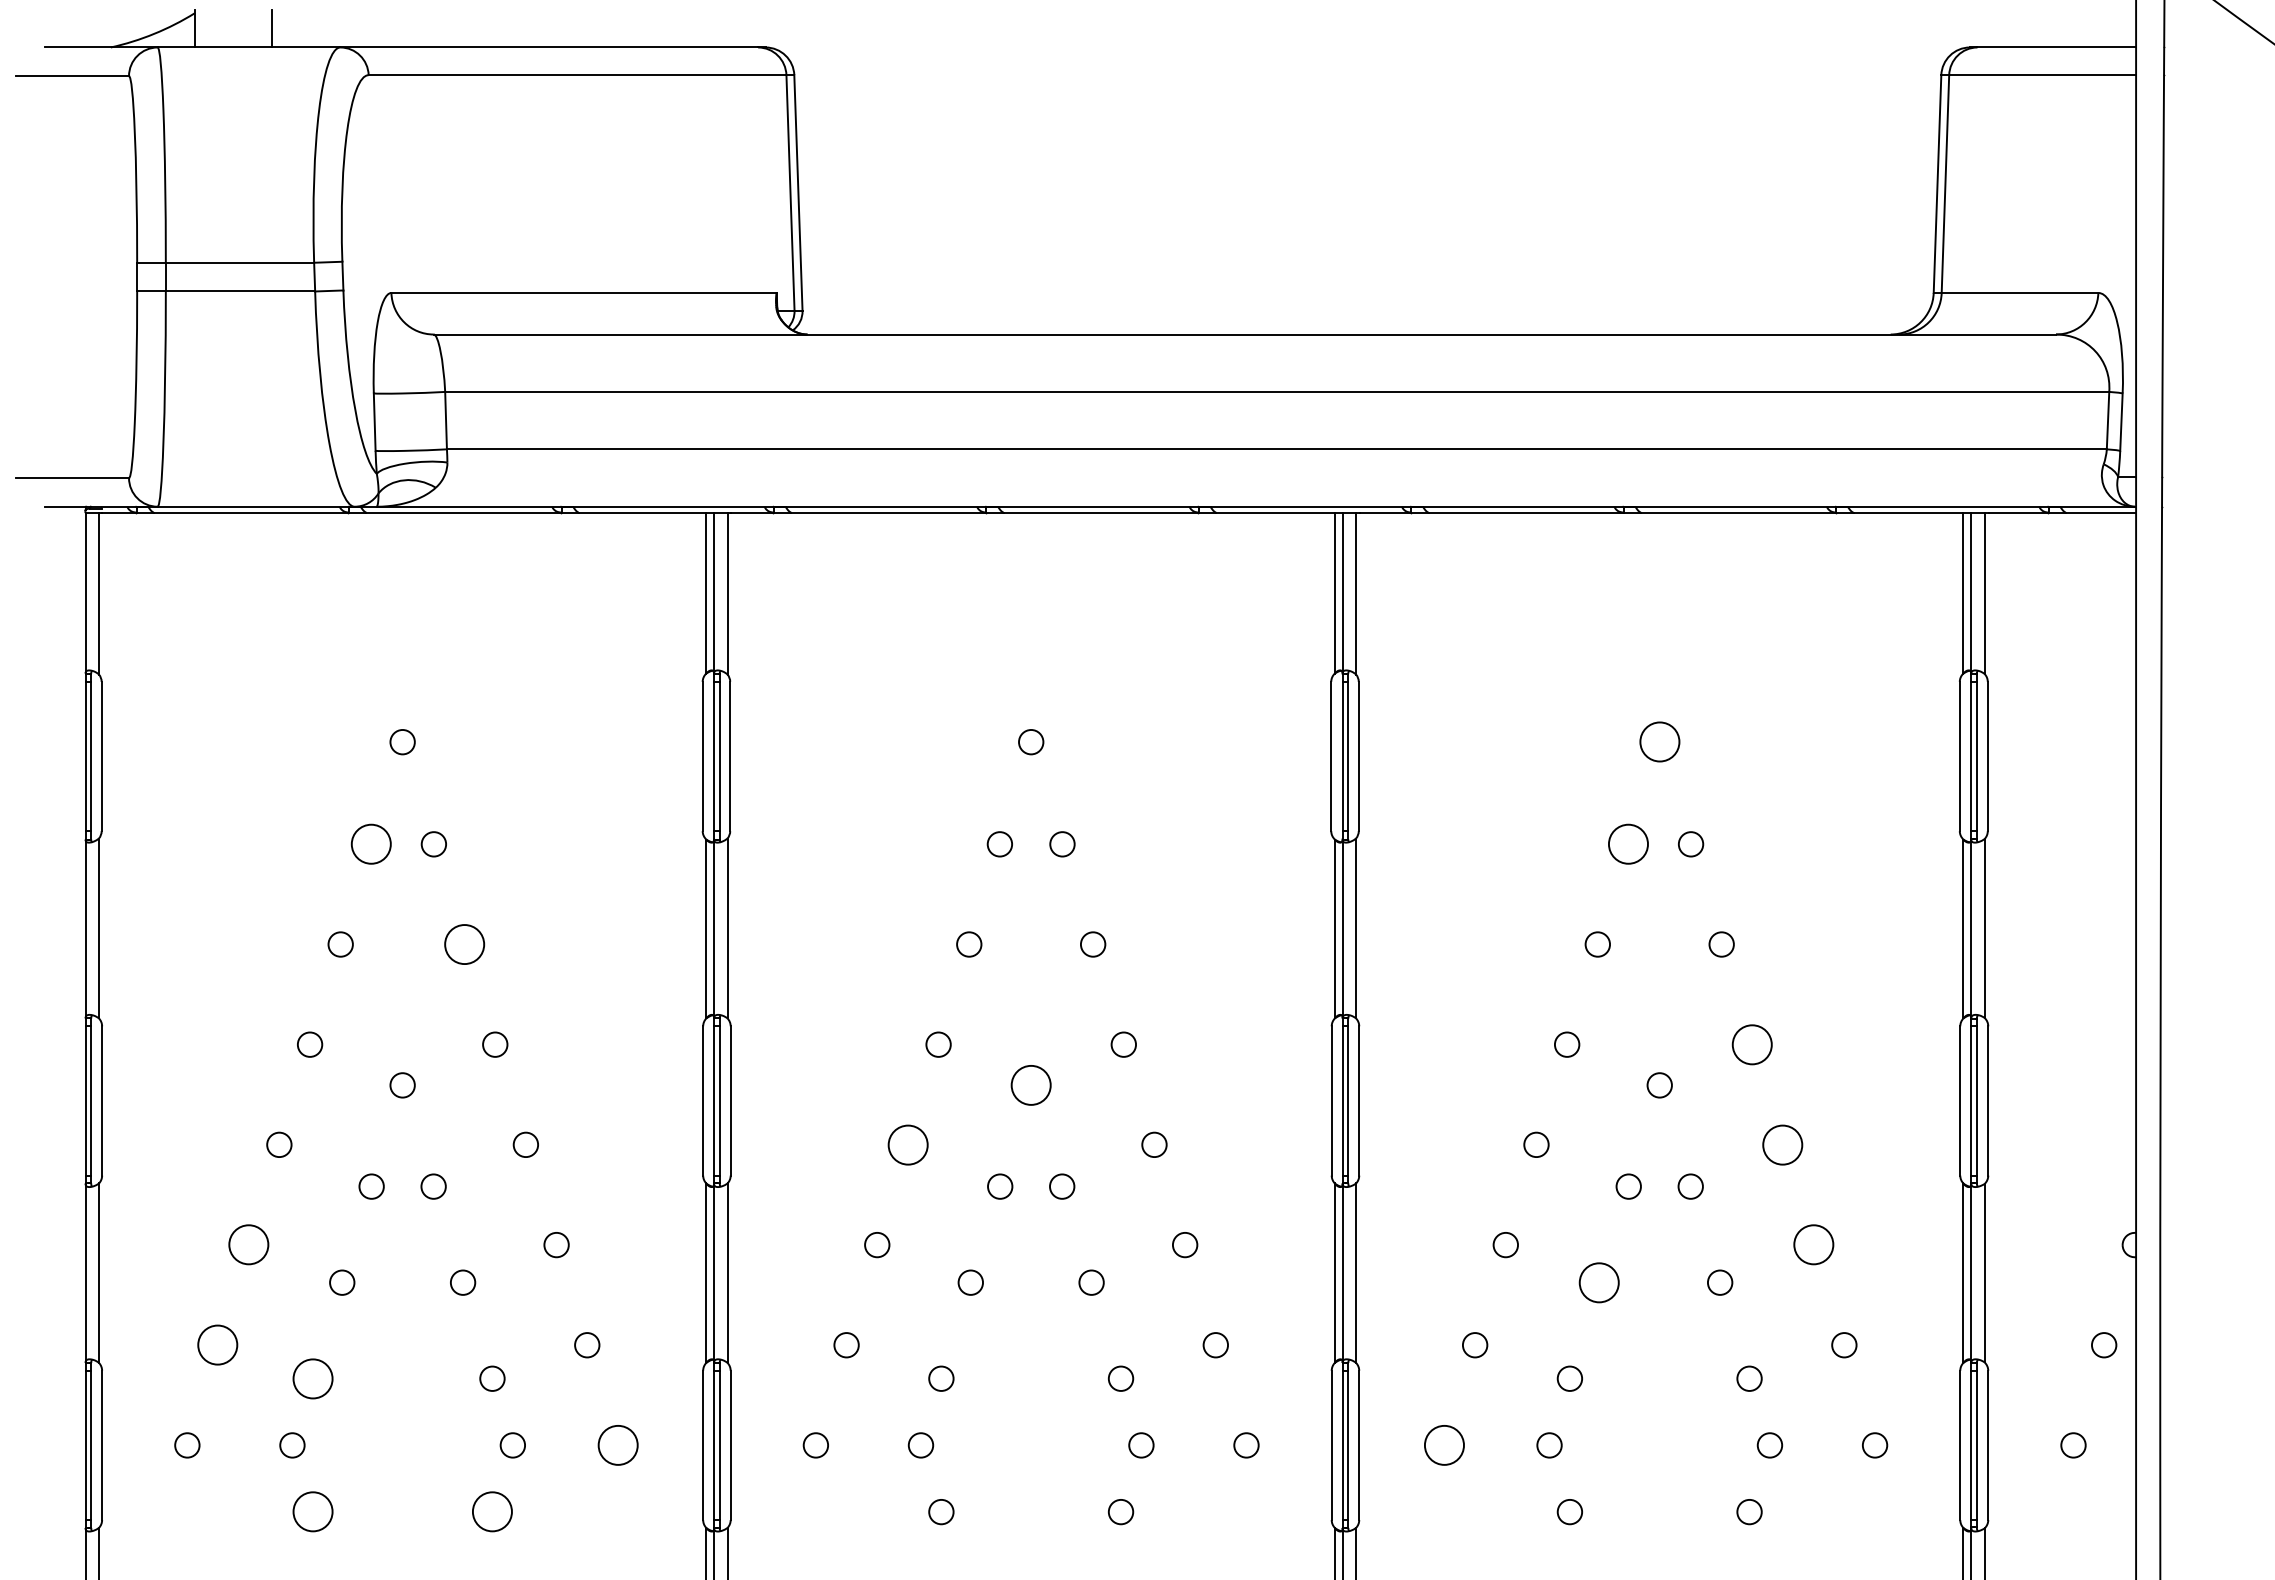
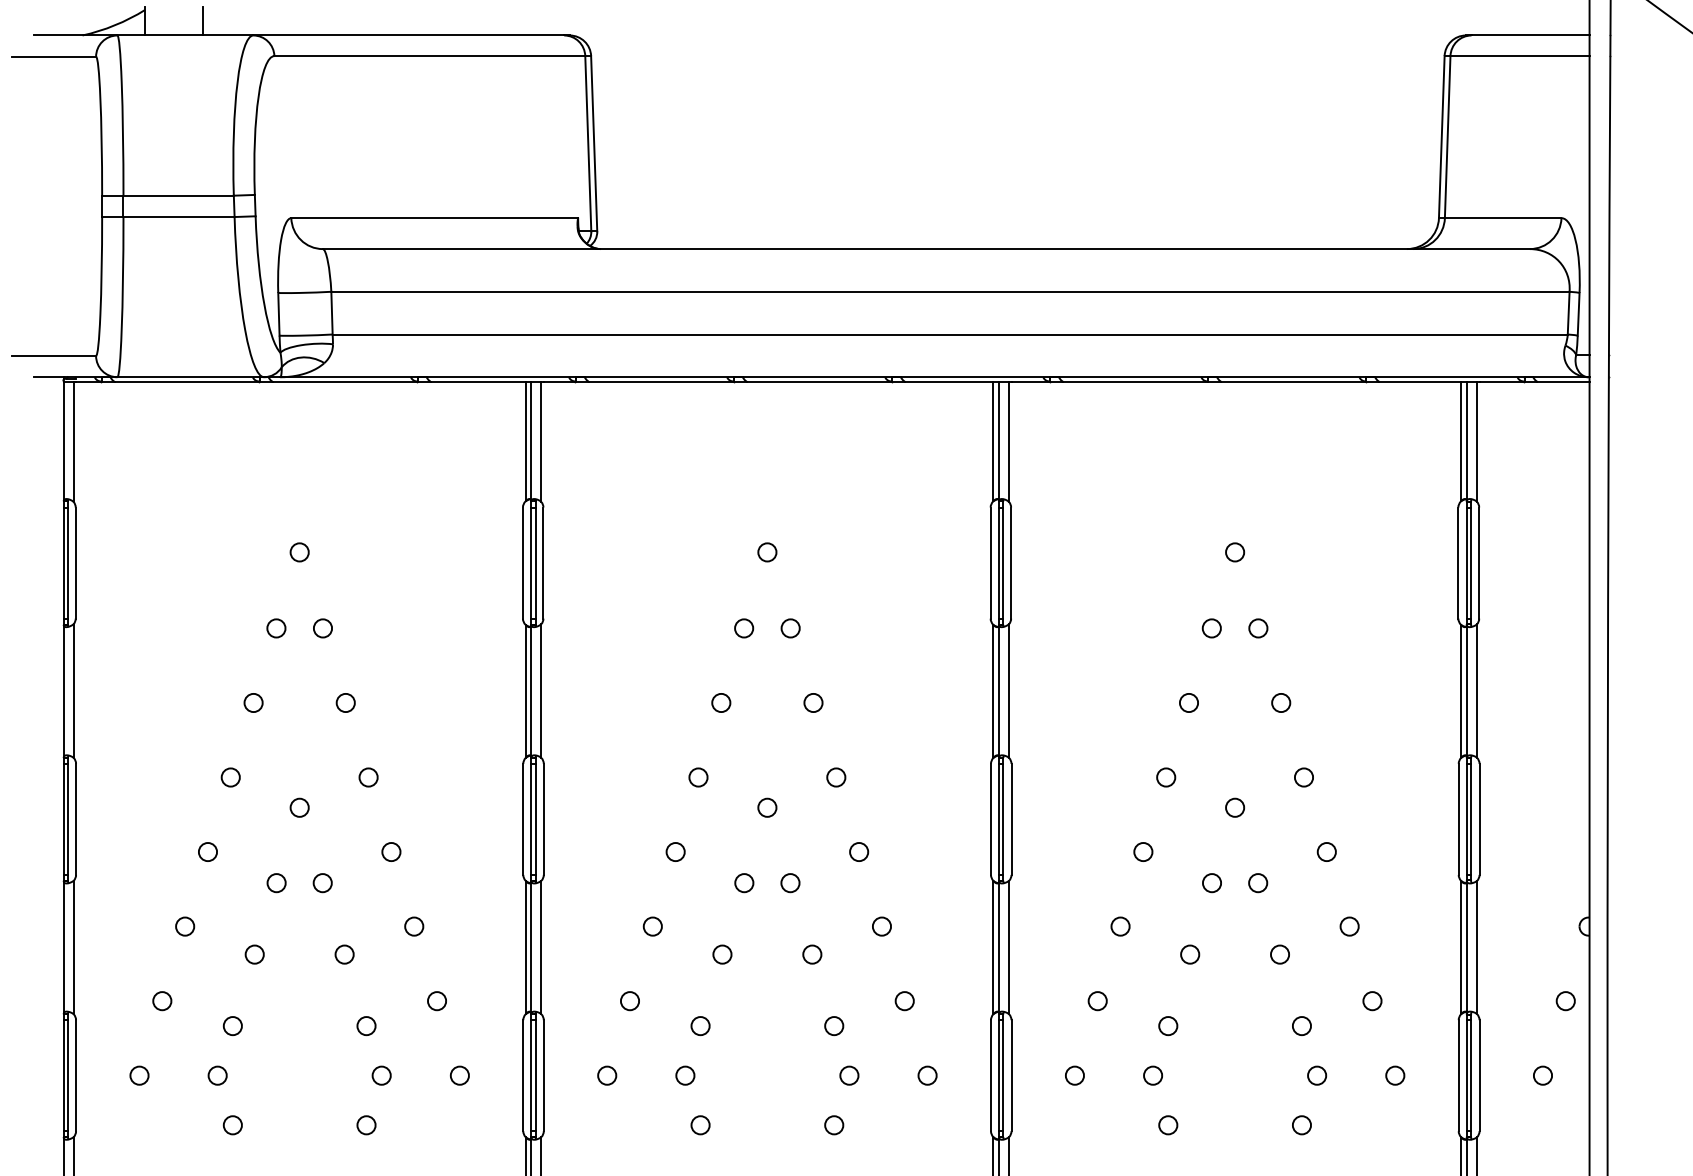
circle: (1659, 742) -> (1234, 552), size x0.62
circle: (371, 844) -> (276, 628), size x0.62
circle: (1628, 844) -> (1211, 628), size x0.62
circle: (464, 944) -> (345, 702), size x0.62
circle: (1752, 1044) -> (1304, 777), size x0.62
circle: (1031, 1085) -> (767, 807), size x0.62
circle: (907, 1144) -> (675, 851), size x0.62
circle: (1783, 1144) -> (1327, 851), size x0.62
circle: (248, 1245) -> (184, 926), size x0.62
circle: (1813, 1245) -> (1349, 926), size x0.62
circle: (1599, 1282) -> (1190, 954), size x0.62
circle: (218, 1345) -> (162, 1001), size x0.62
circle: (312, 1378) -> (232, 1025), size x0.62
circle: (617, 1445) -> (459, 1075), size x0.62
circle: (1444, 1445) -> (1074, 1075), size x0.62
circle: (312, 1512) -> (232, 1125), size x0.62
circle: (492, 1512) -> (366, 1125), size x0.62

